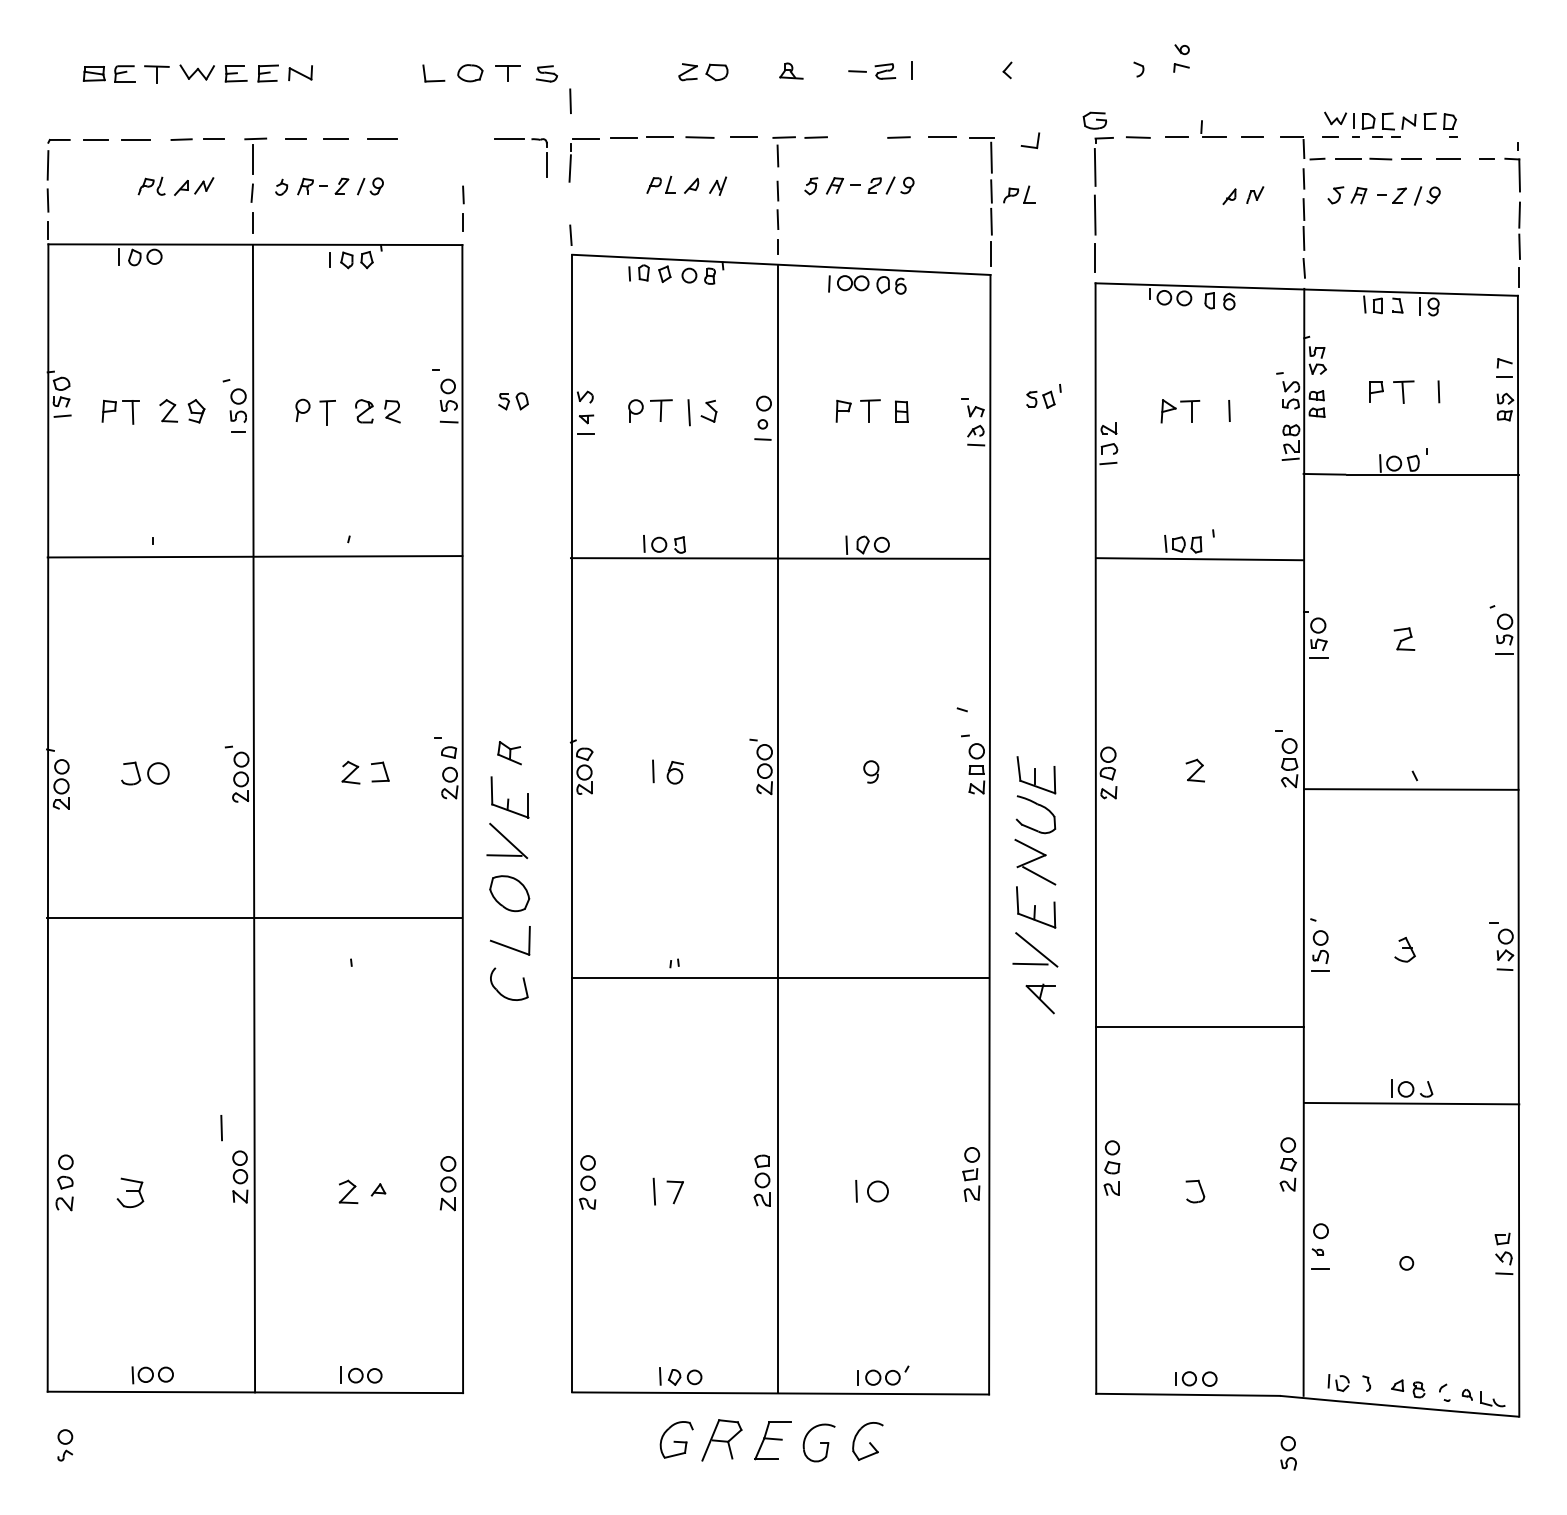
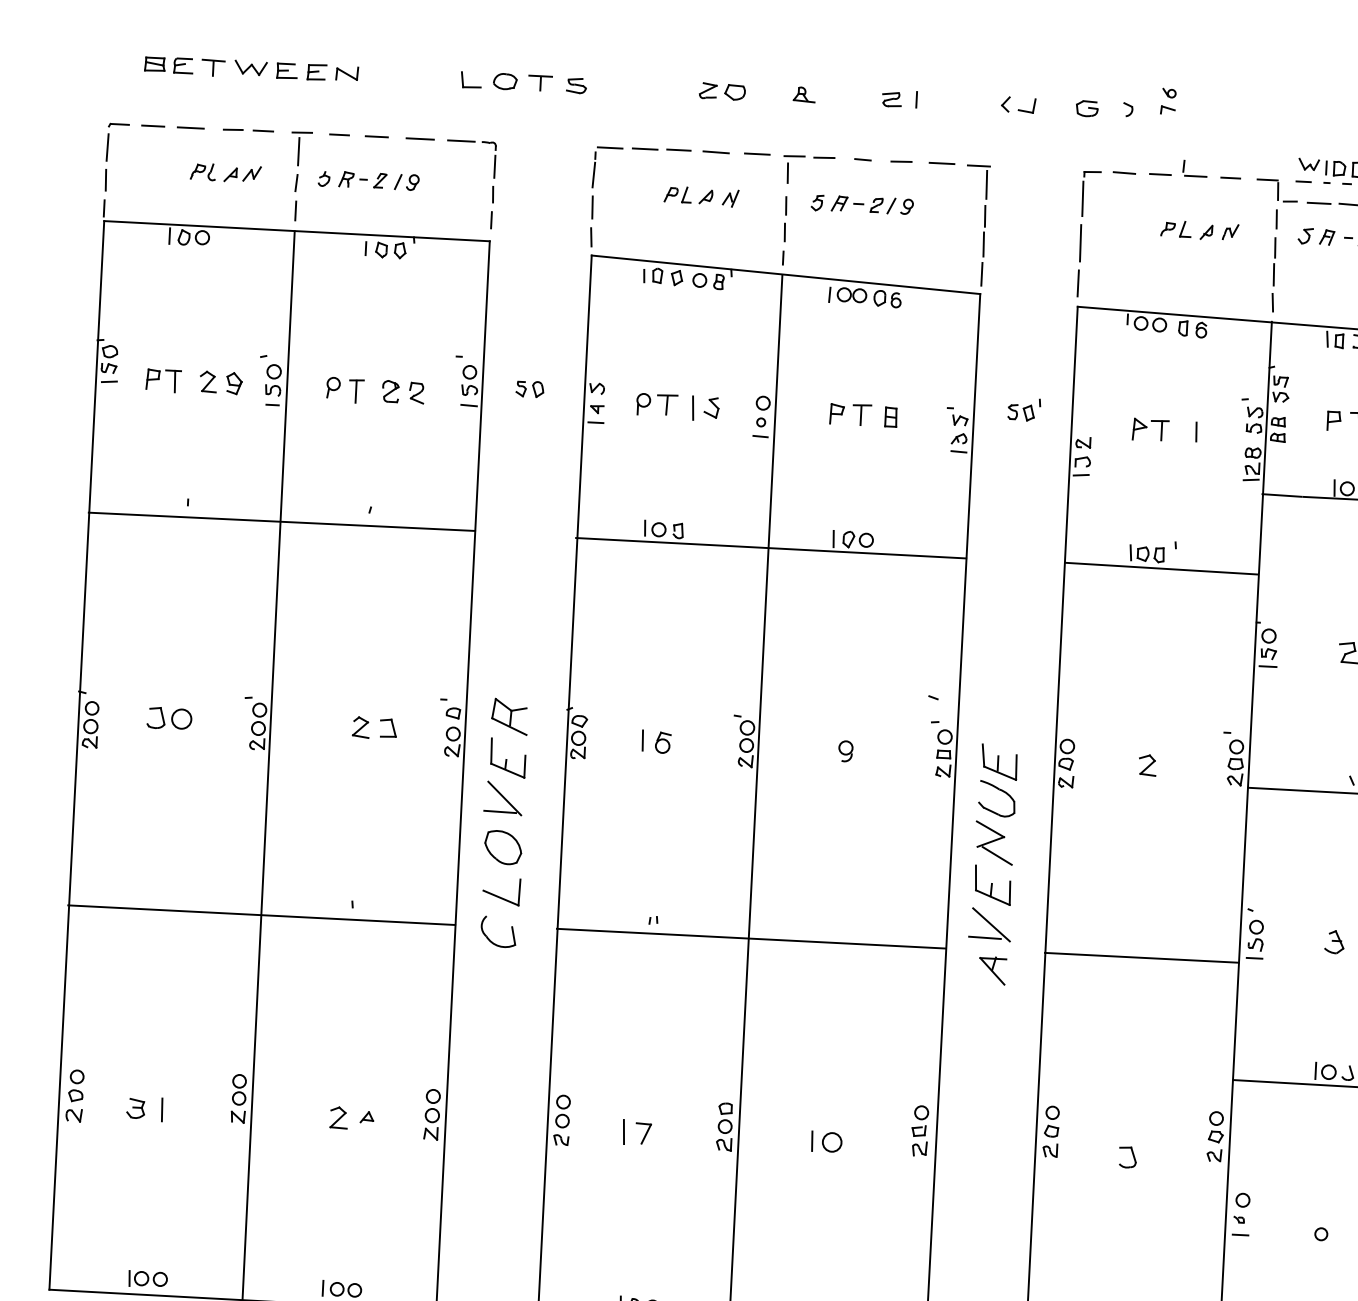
line: (857, 71) -> (862, 159), moved
line: (570, 100) -> (592, 206), moved
part: (1094, 120) -> (1086, 108), moved
part: (520, 139) -> (471, 141), moved
part: (1030, 140) -> (1027, 105), moved
part: (1019, 194) -> (1175, 228), moved
part: (509, 752) -> (509, 716), size x1.67
line: (254, 918) -> (261, 915), moved
line: (1199, 1027) -> (1141, 958), moved
line: (221, 1128) -> (161, 1110), moved
part: (130, 1193) -> (135, 1109), size x0.71

